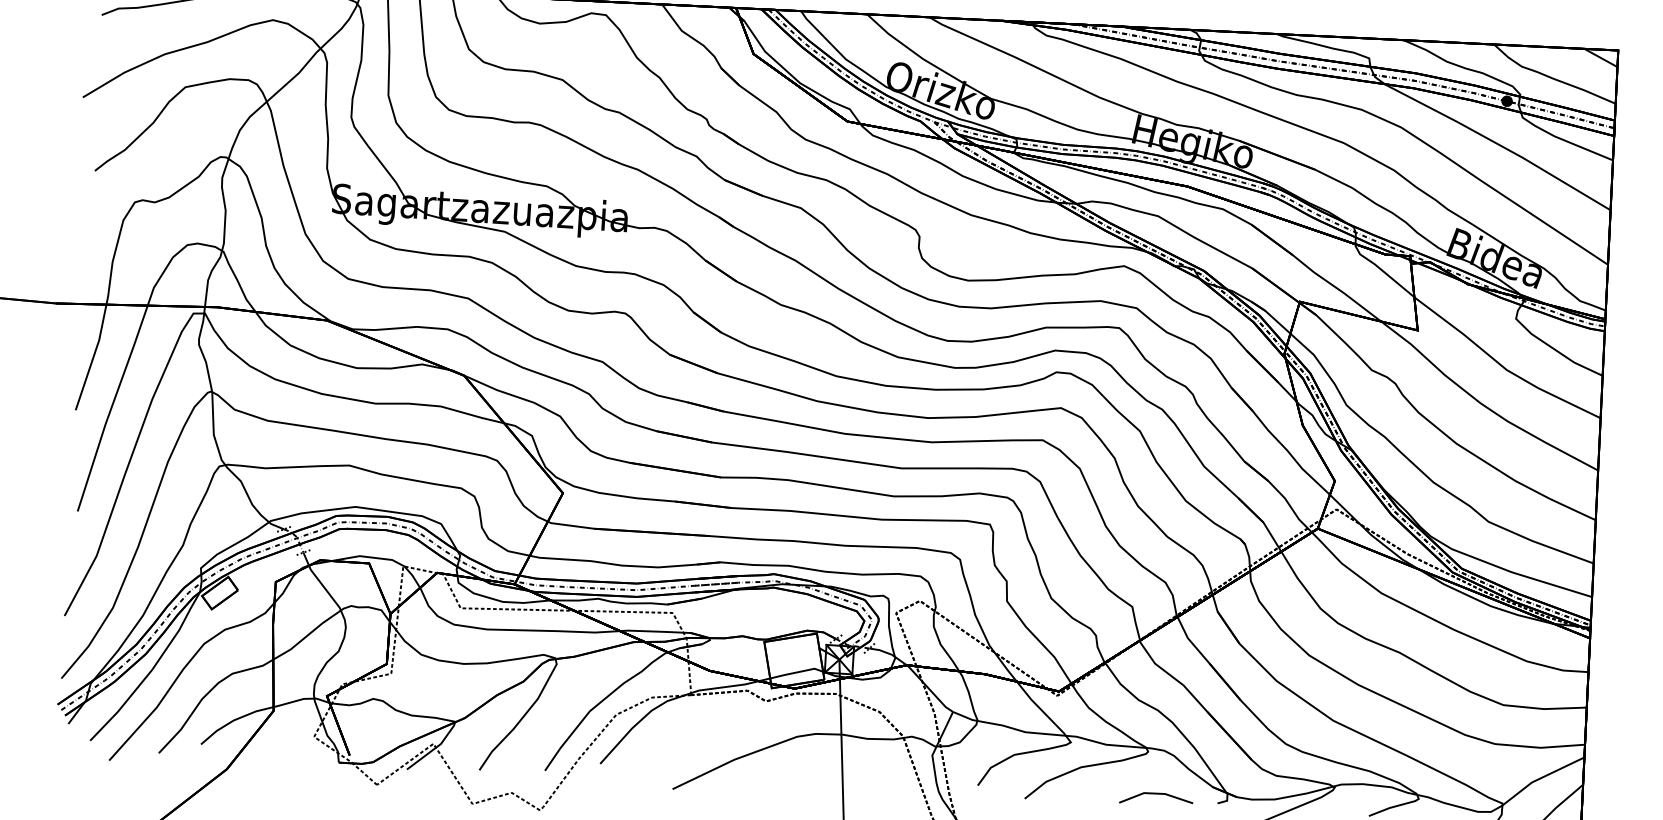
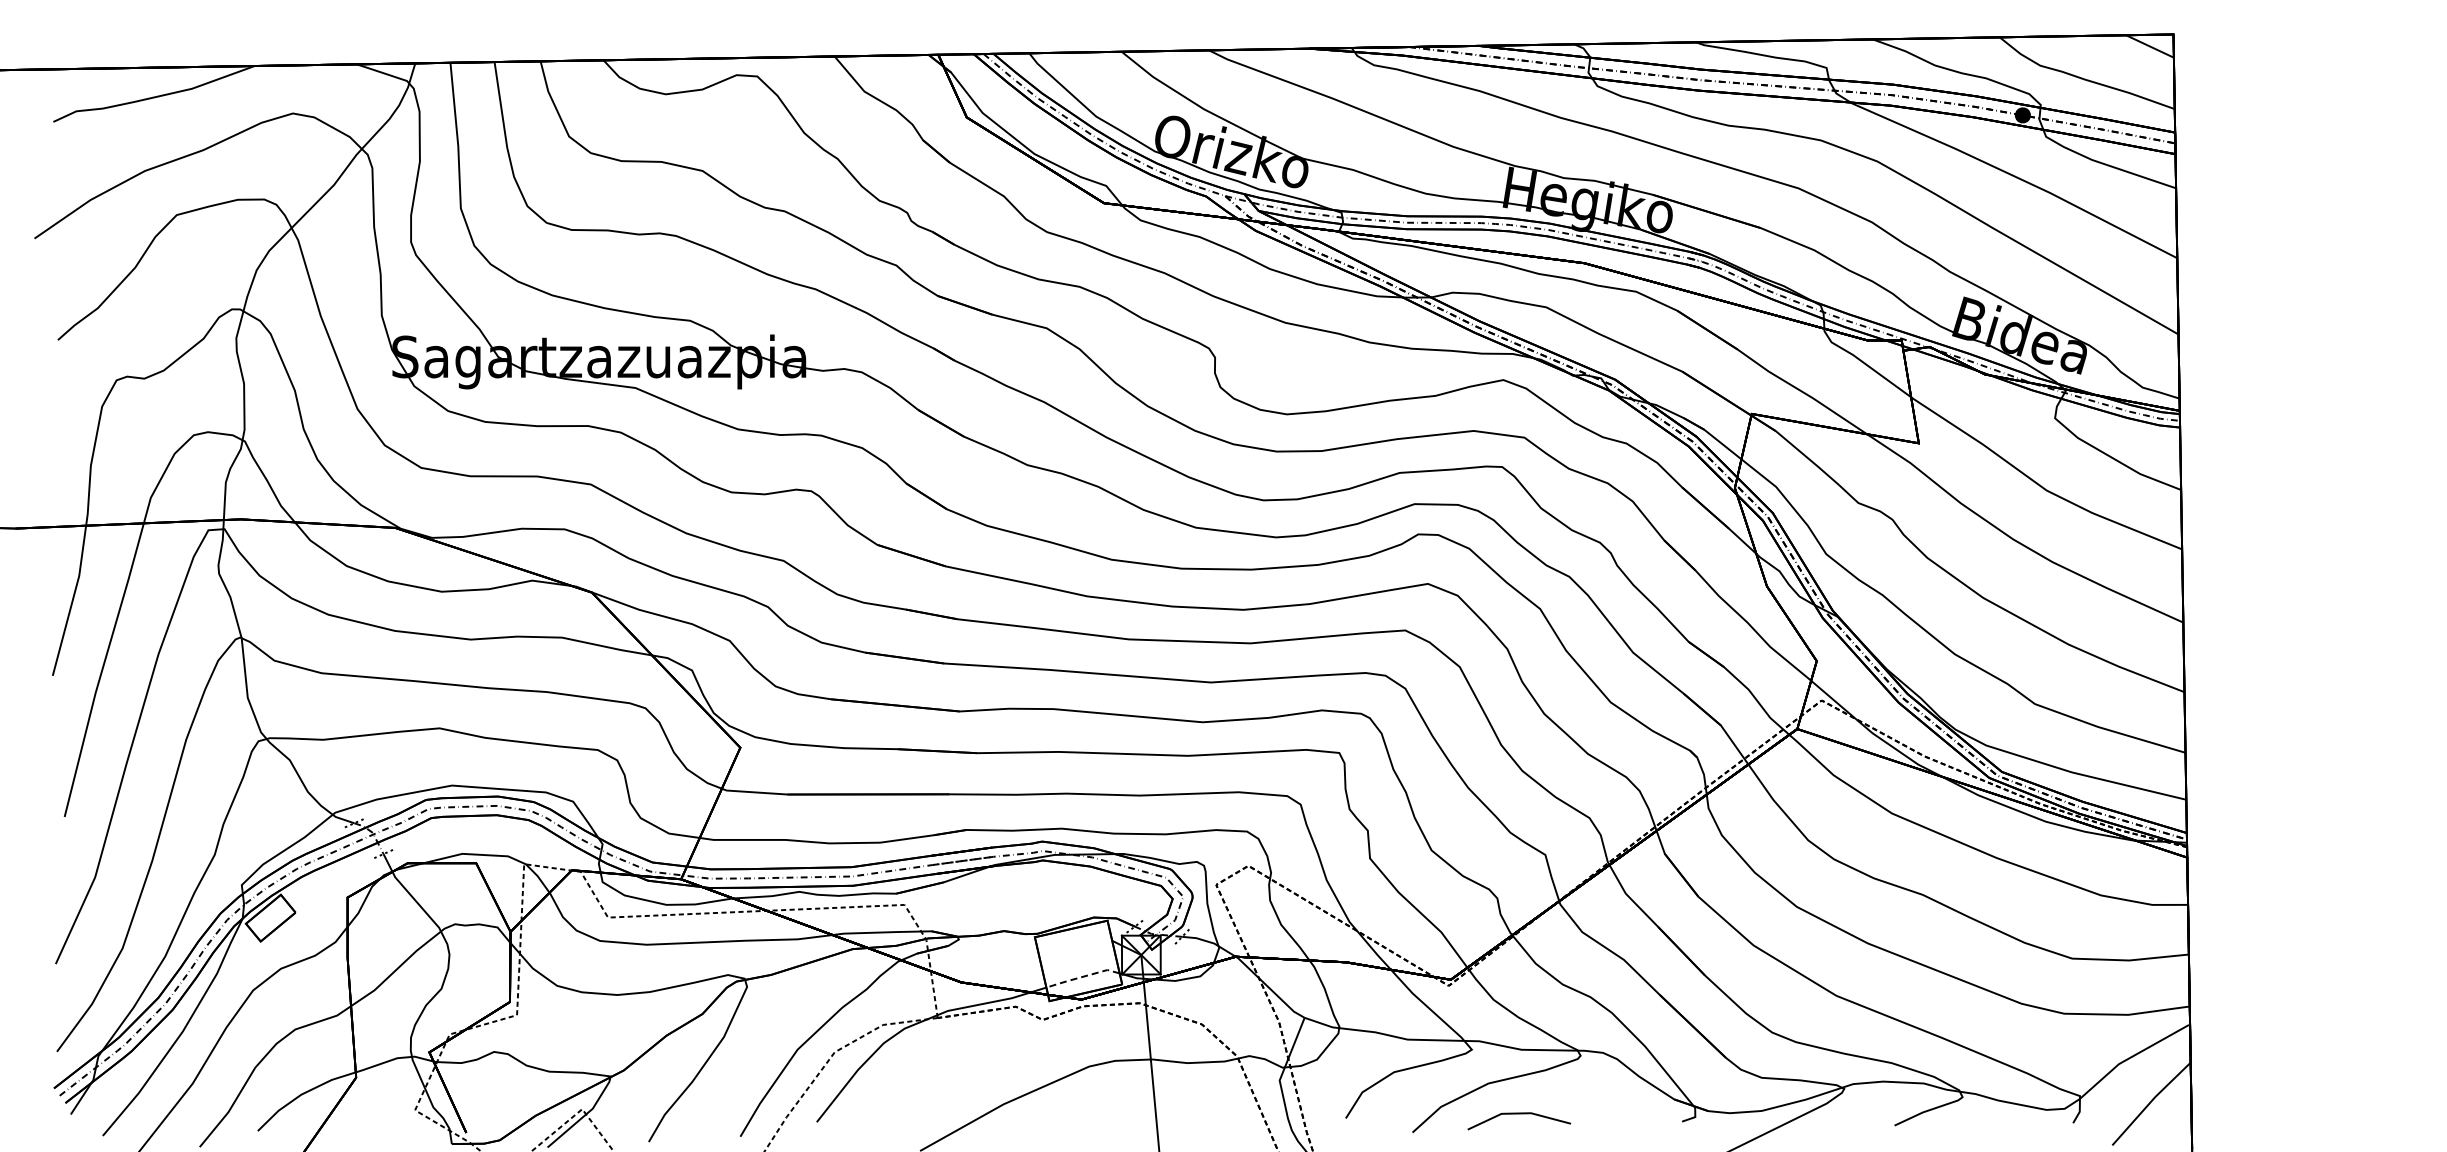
line: (796, 672) -> (1082, 976), solid -> dashed
line: (1156, 794) -> (1518, 1114), moved

